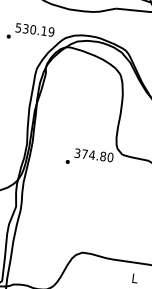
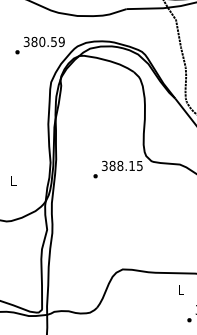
text: (31, 29) -> (40, 41), 530.19 -> 380.59
text: (97, 155) -> (125, 165), 374.80 -> 388.15

